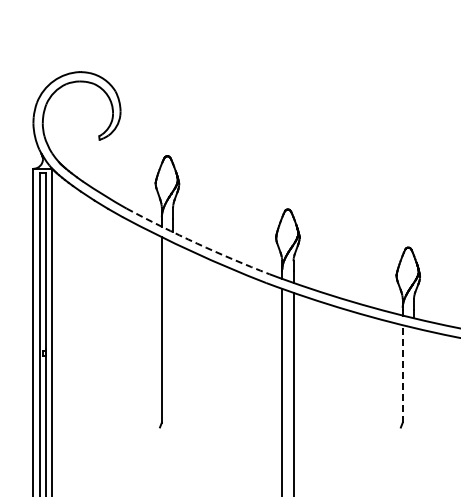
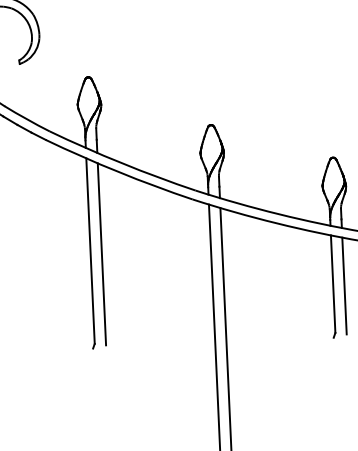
arc: (197, 243) -> (122, 163), dashed -> solid
line: (173, 333) -> (102, 254), added
line: (402, 374) -> (332, 284), dashed -> solid
line: (413, 375) -> (343, 285), added

